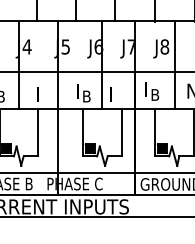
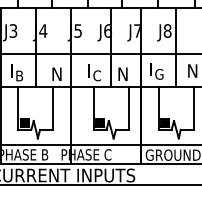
text: (41, 93) -> (56, 73), I -> N
text: (114, 93) -> (122, 73), I -> N
text: (155, 93) -> (159, 73), B -> G
text: (87, 96) -> (97, 75), B -> C

